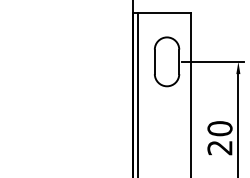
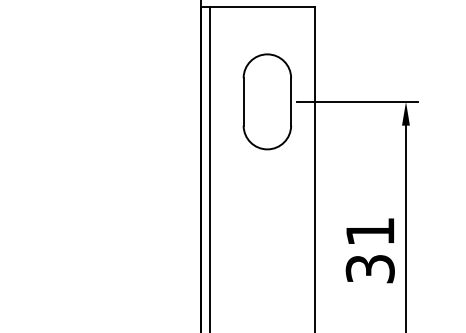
text: (219, 138) -> (369, 250), 20 -> 31

